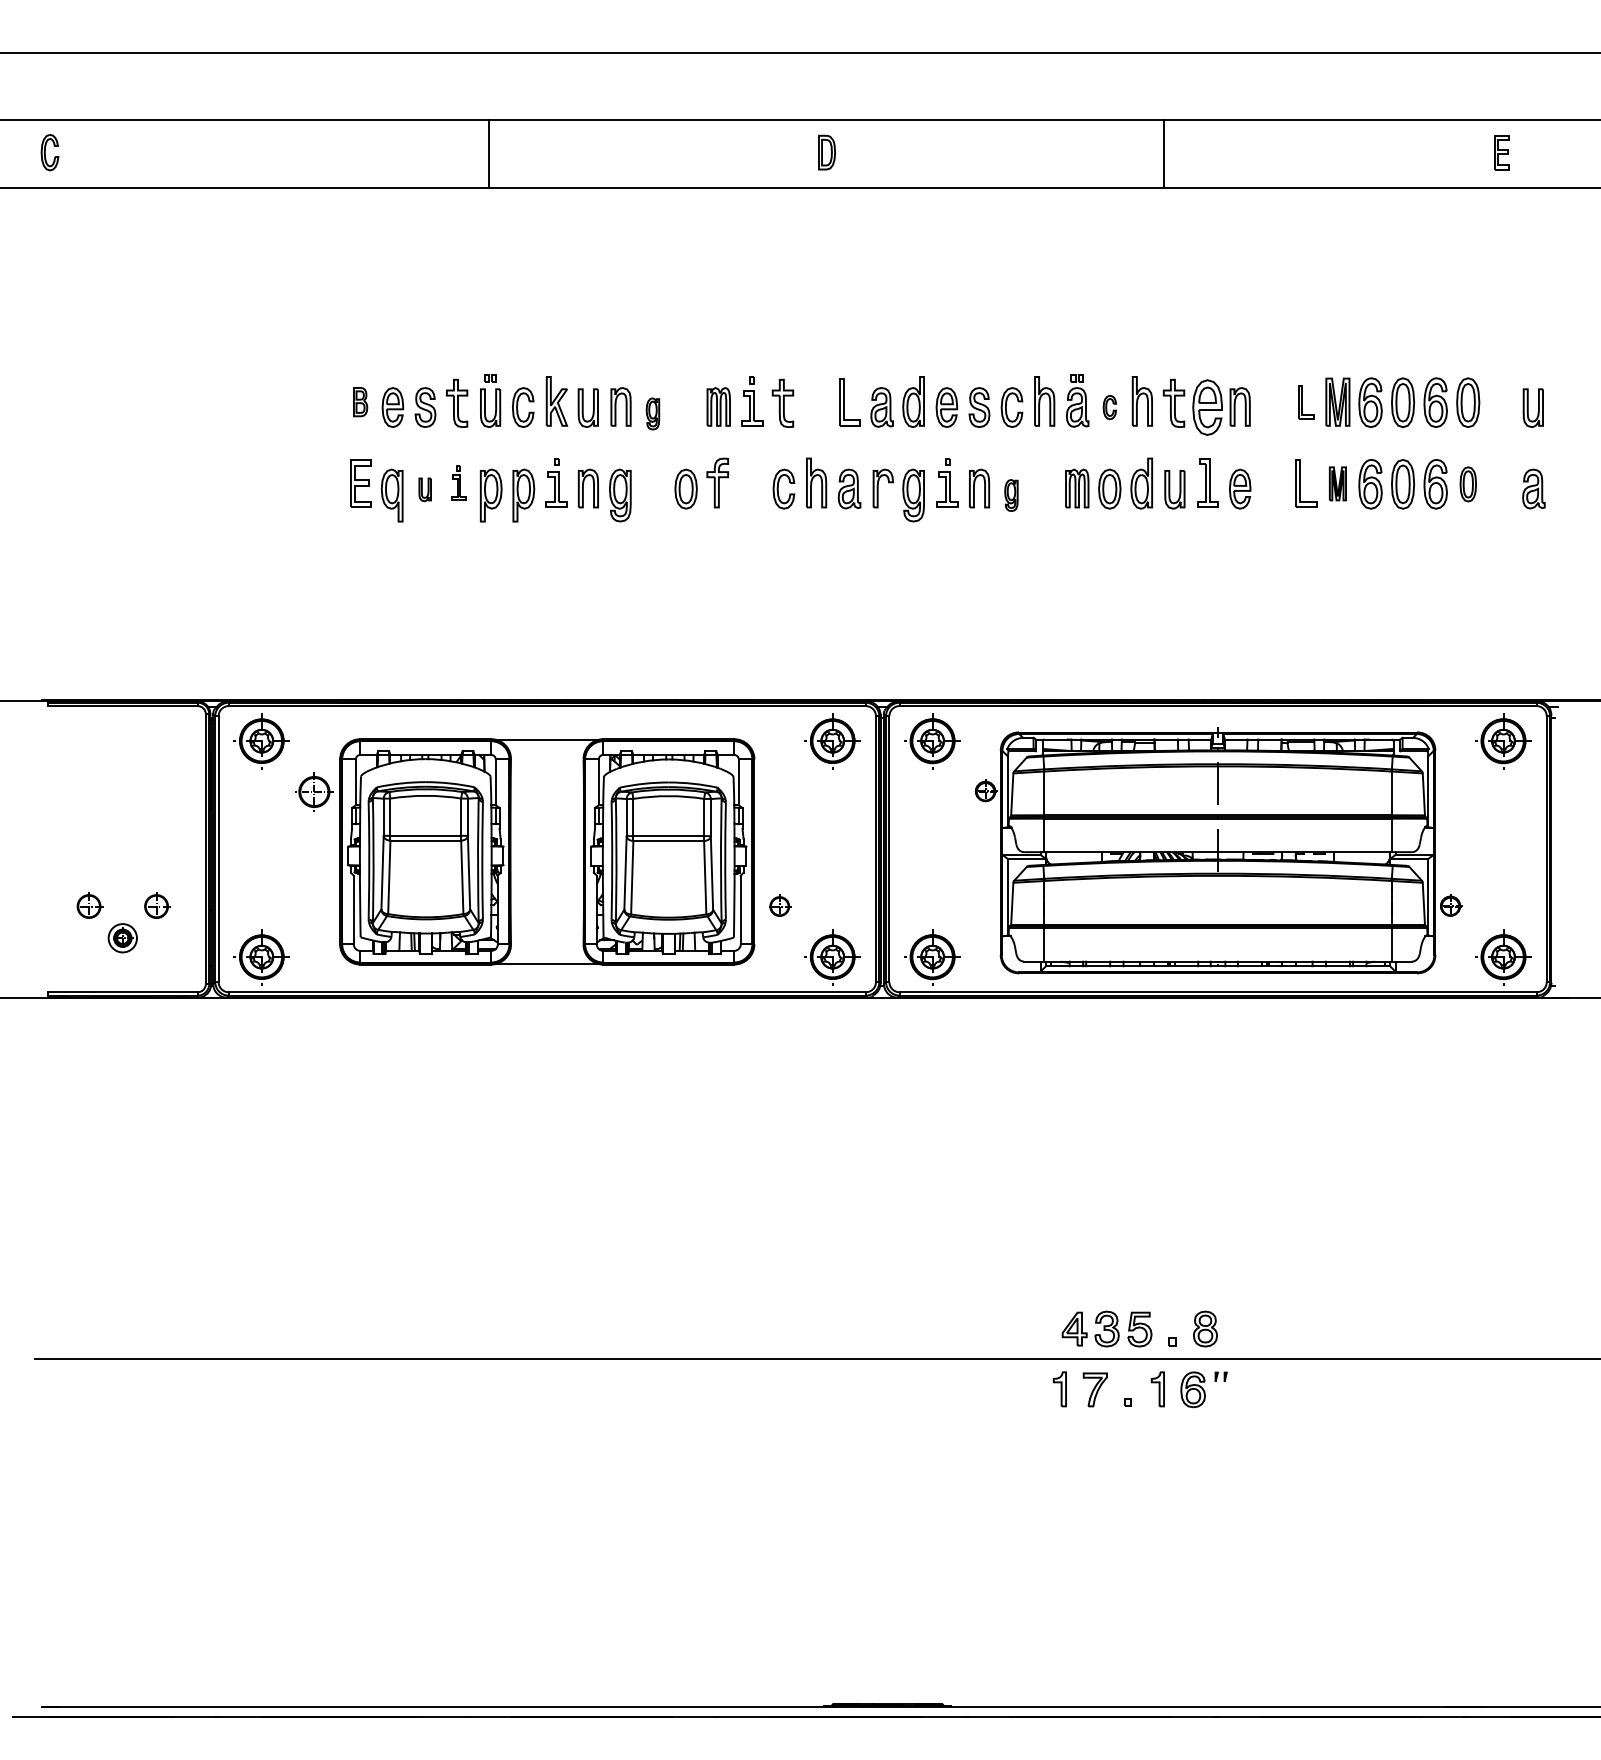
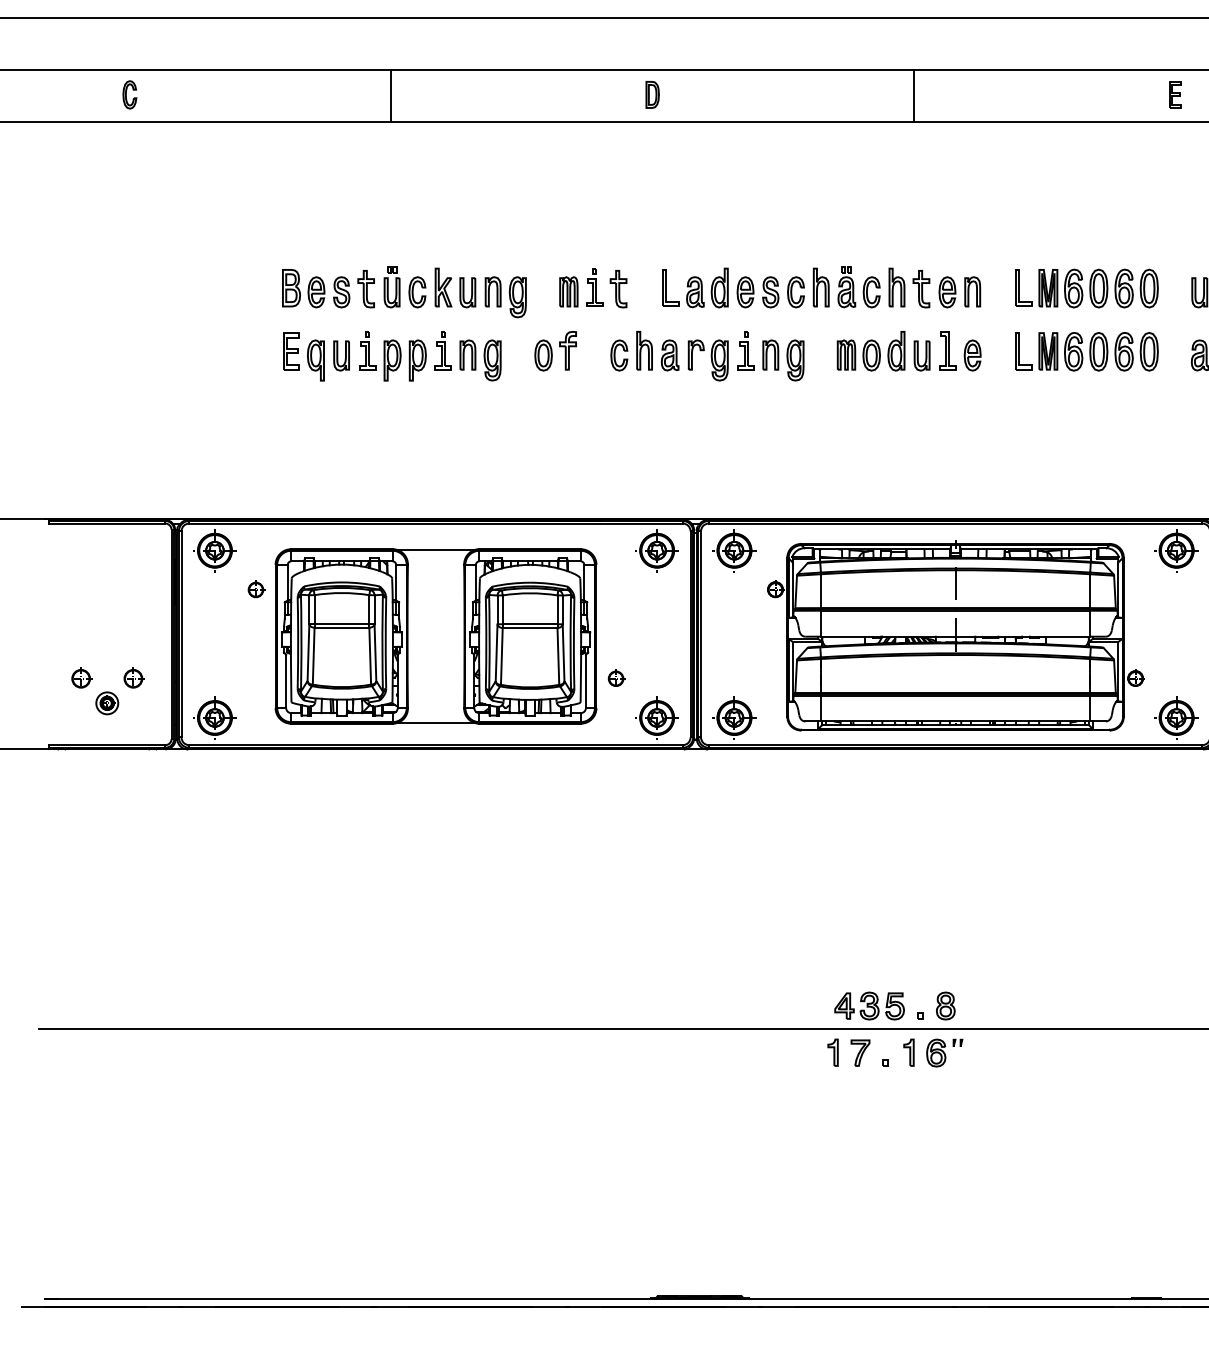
part: (49, 152) -> (129, 94), moved
part: (360, 401) -> (291, 287), size x1.67
part: (1306, 402) -> (1024, 288), size x1.43
part: (1109, 407) -> (871, 292), size x1.67
part: (1207, 407) -> (947, 292), size x0.71
part: (652, 413) -> (517, 296), size x1.67
part: (458, 482) -> (367, 350), size x1.43
part: (1337, 483) -> (1048, 351), size x1.43
part: (1468, 484) -> (1149, 351), size x1.43
part: (424, 489) -> (340, 355), size x1.67
part: (1011, 495) -> (795, 360), size x1.67
part: (315, 791) -> (256, 589), size x0.62

